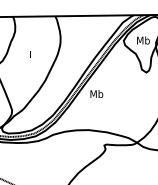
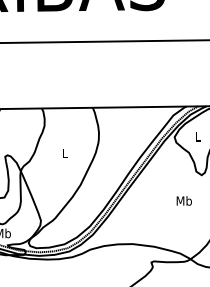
text: (142, 40) -> (197, 136), Mb -> L
text: (96, 93) -> (183, 200), moved

